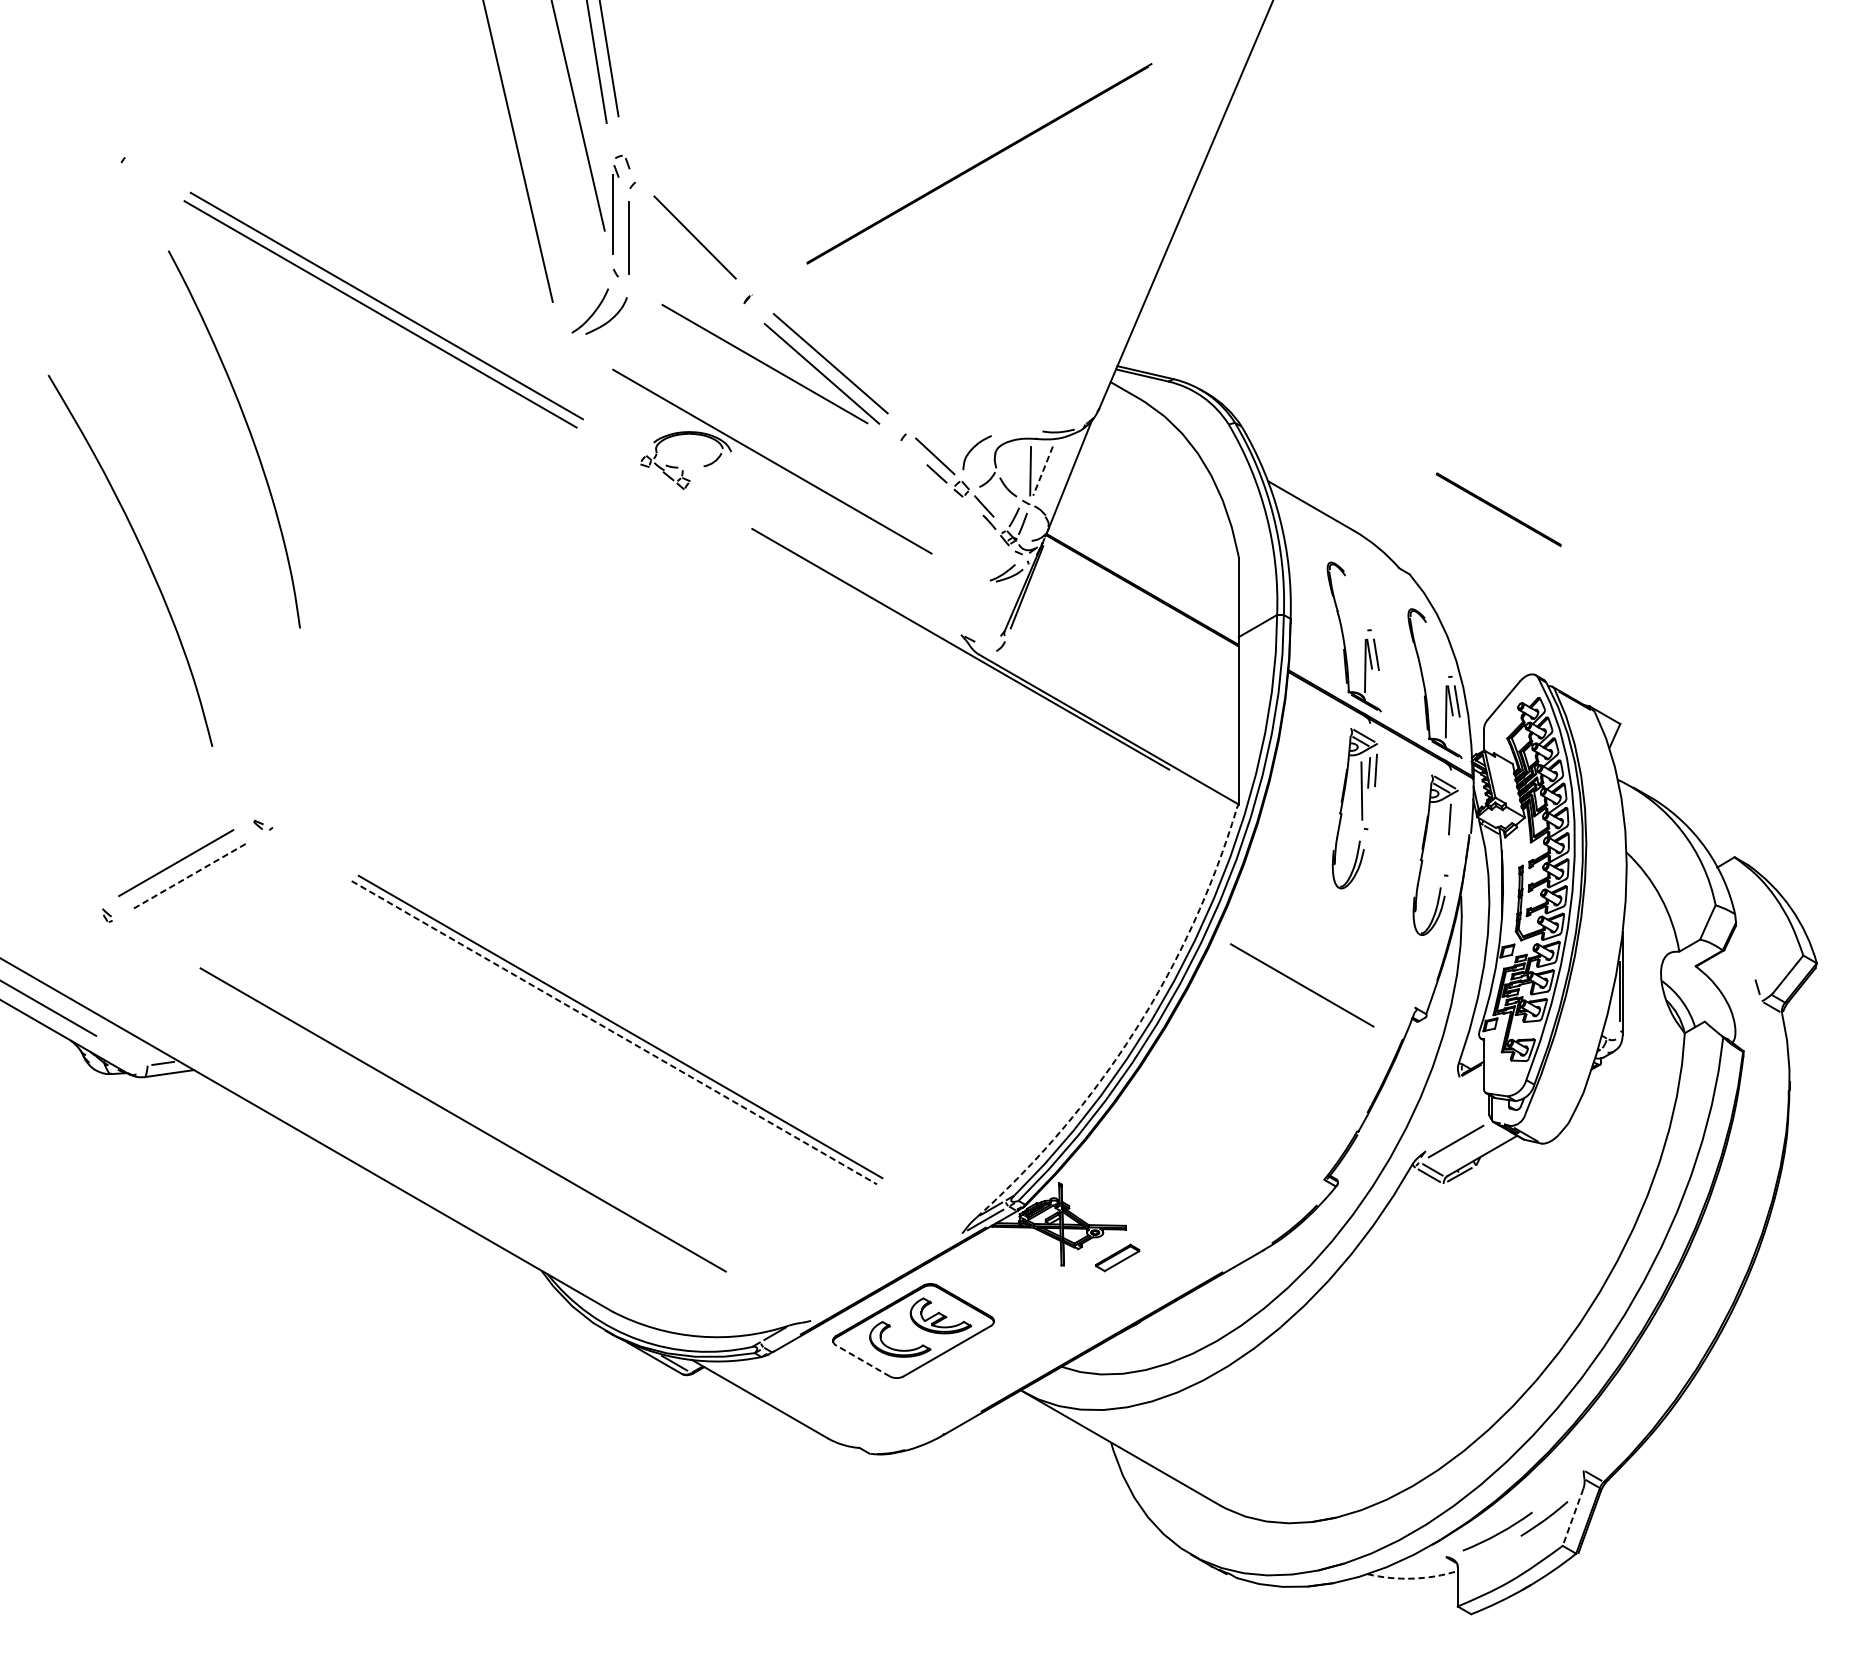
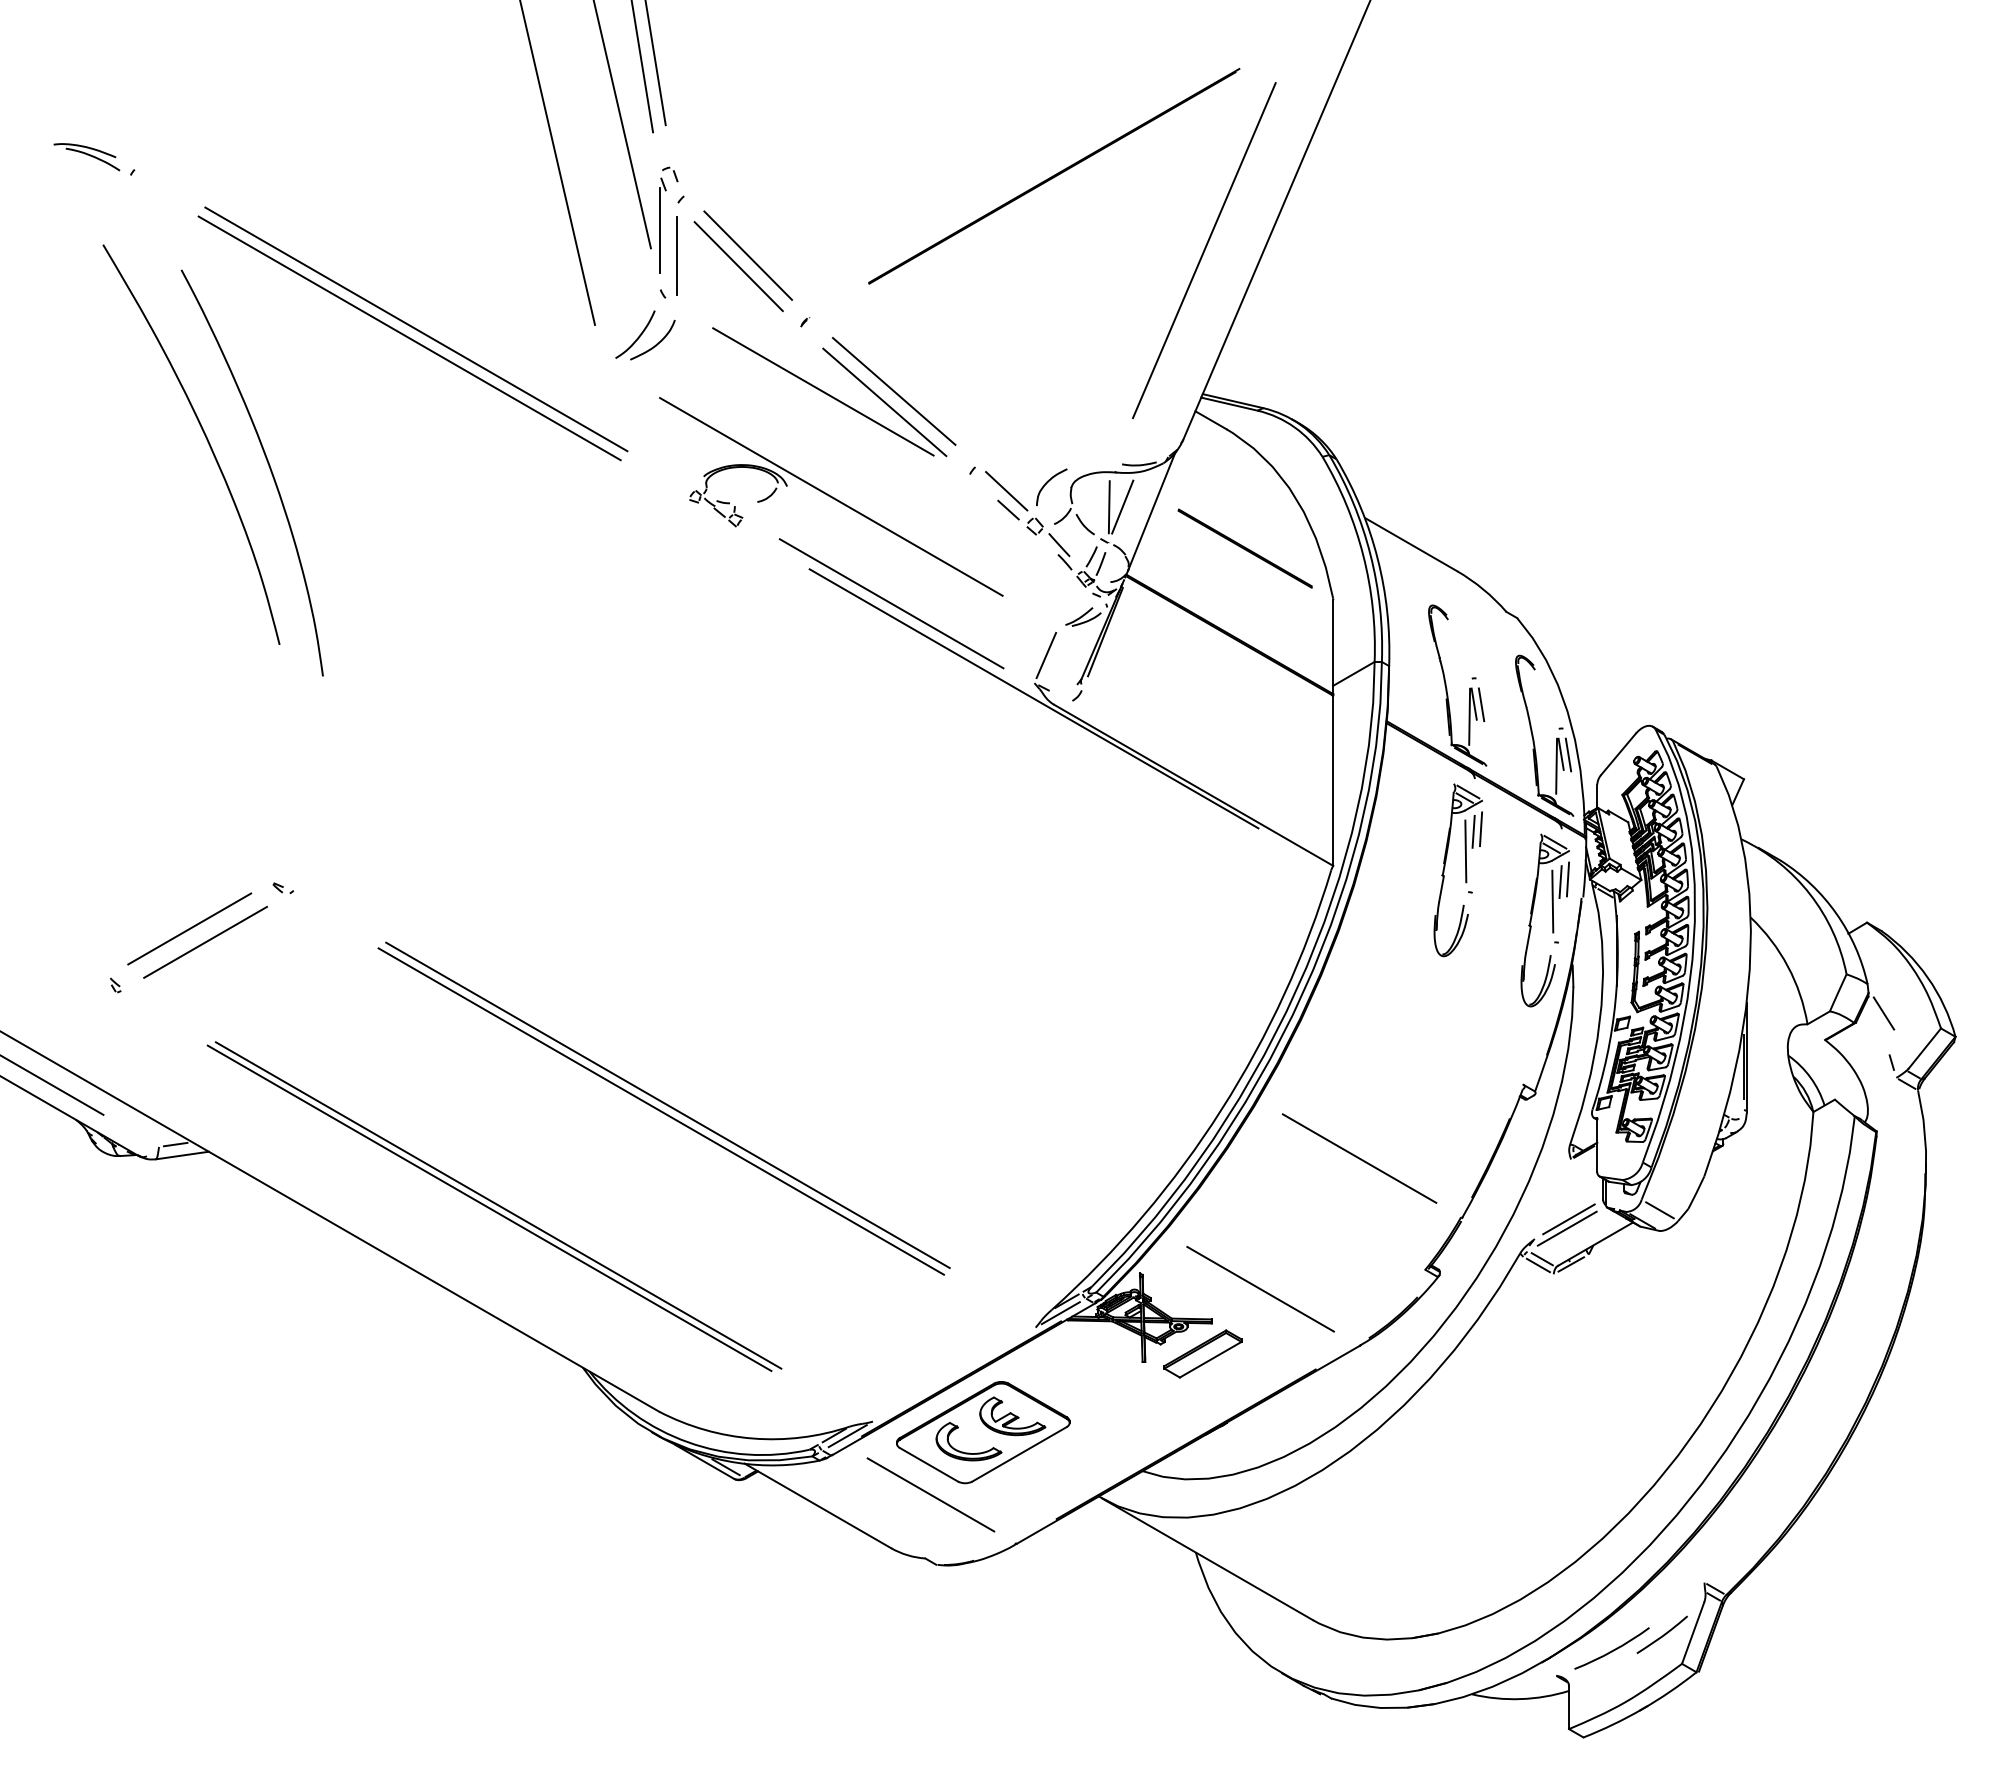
part: (80, 146) -> (86, 157), added
line: (1118, 232) -> (1203, 250), added
line: (686, 247) -> (738, 266), added
line: (1042, 471) -> (1122, 507), dashed -> solid
line: (1498, 509) -> (1244, 548), moved
curve: (144, 556) -> (206, 440), moved
line: (828, 560) -> (891, 603), added
line: (972, 609) -> (1046, 655), added
line: (1456, 817) -> (1567, 879), added
line: (1442, 837) -> (1552, 901), added
line: (190, 875) -> (205, 942), dashed -> solid
line: (1749, 941) -> (1883, 1013), added
line: (1302, 985) -> (1359, 1158), moved
arc: (1134, 1030) -> (1221, 1109), dashed -> solid
line: (614, 1032) -> (661, 1111), dashed -> solid
line: (454, 1122) -> (489, 1208), added
line: (1541, 1124) -> (1659, 1210), added
line: (1457, 1133) -> (1568, 1219), added
line: (1171, 1197) -> (1260, 1288), added
part: (1117, 1257) -> (1202, 1353), size x1.67
line: (787, 1334) -> (847, 1436), added
line: (862, 1360) -> (928, 1464), dashed -> solid
line: (864, 1388) -> (930, 1494), added
line: (1573, 1517) -> (1693, 1633), dashed -> solid
arc: (1412, 1578) -> (1520, 1699), dashed -> solid

